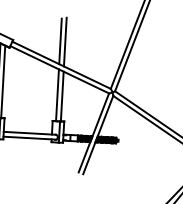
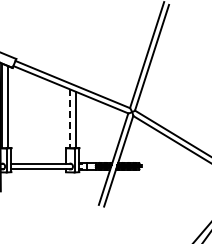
line: (60, 41) -> (70, 57), removed
line: (65, 41) -> (75, 57), removed
line: (57, 95) -> (70, 119), solid -> dashed

